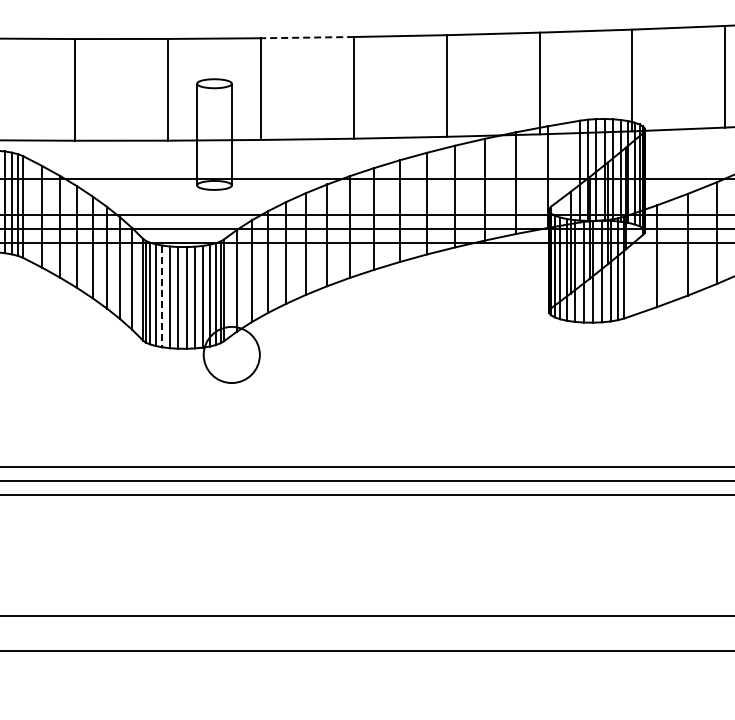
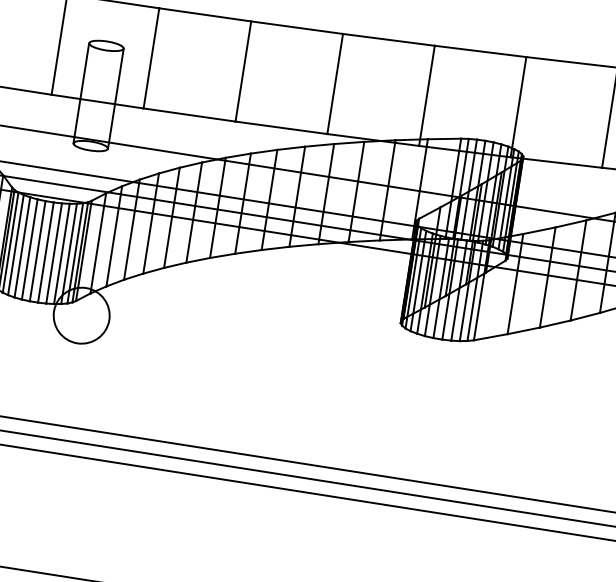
line: (307, 37) -> (205, 14), dashed -> solid
line: (162, 296) -> (22, 247), dashed -> solid

